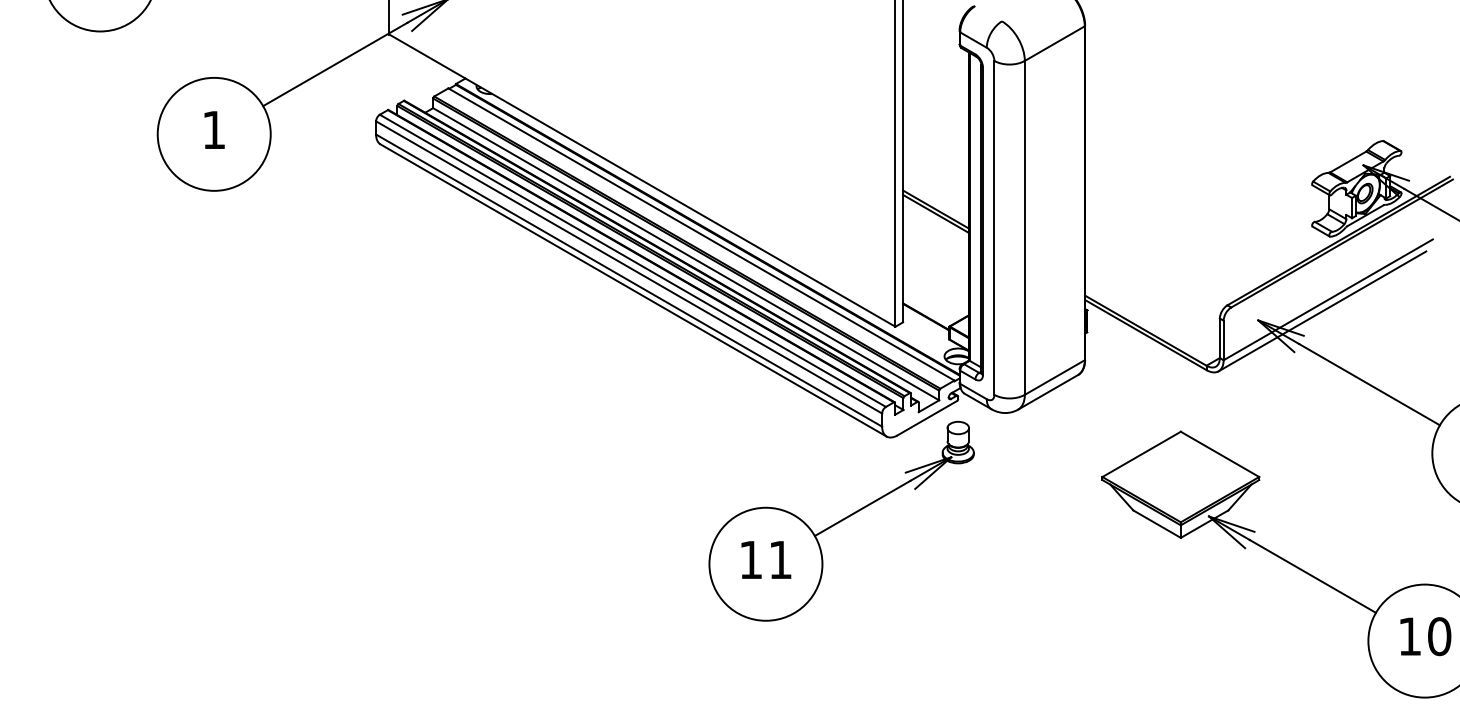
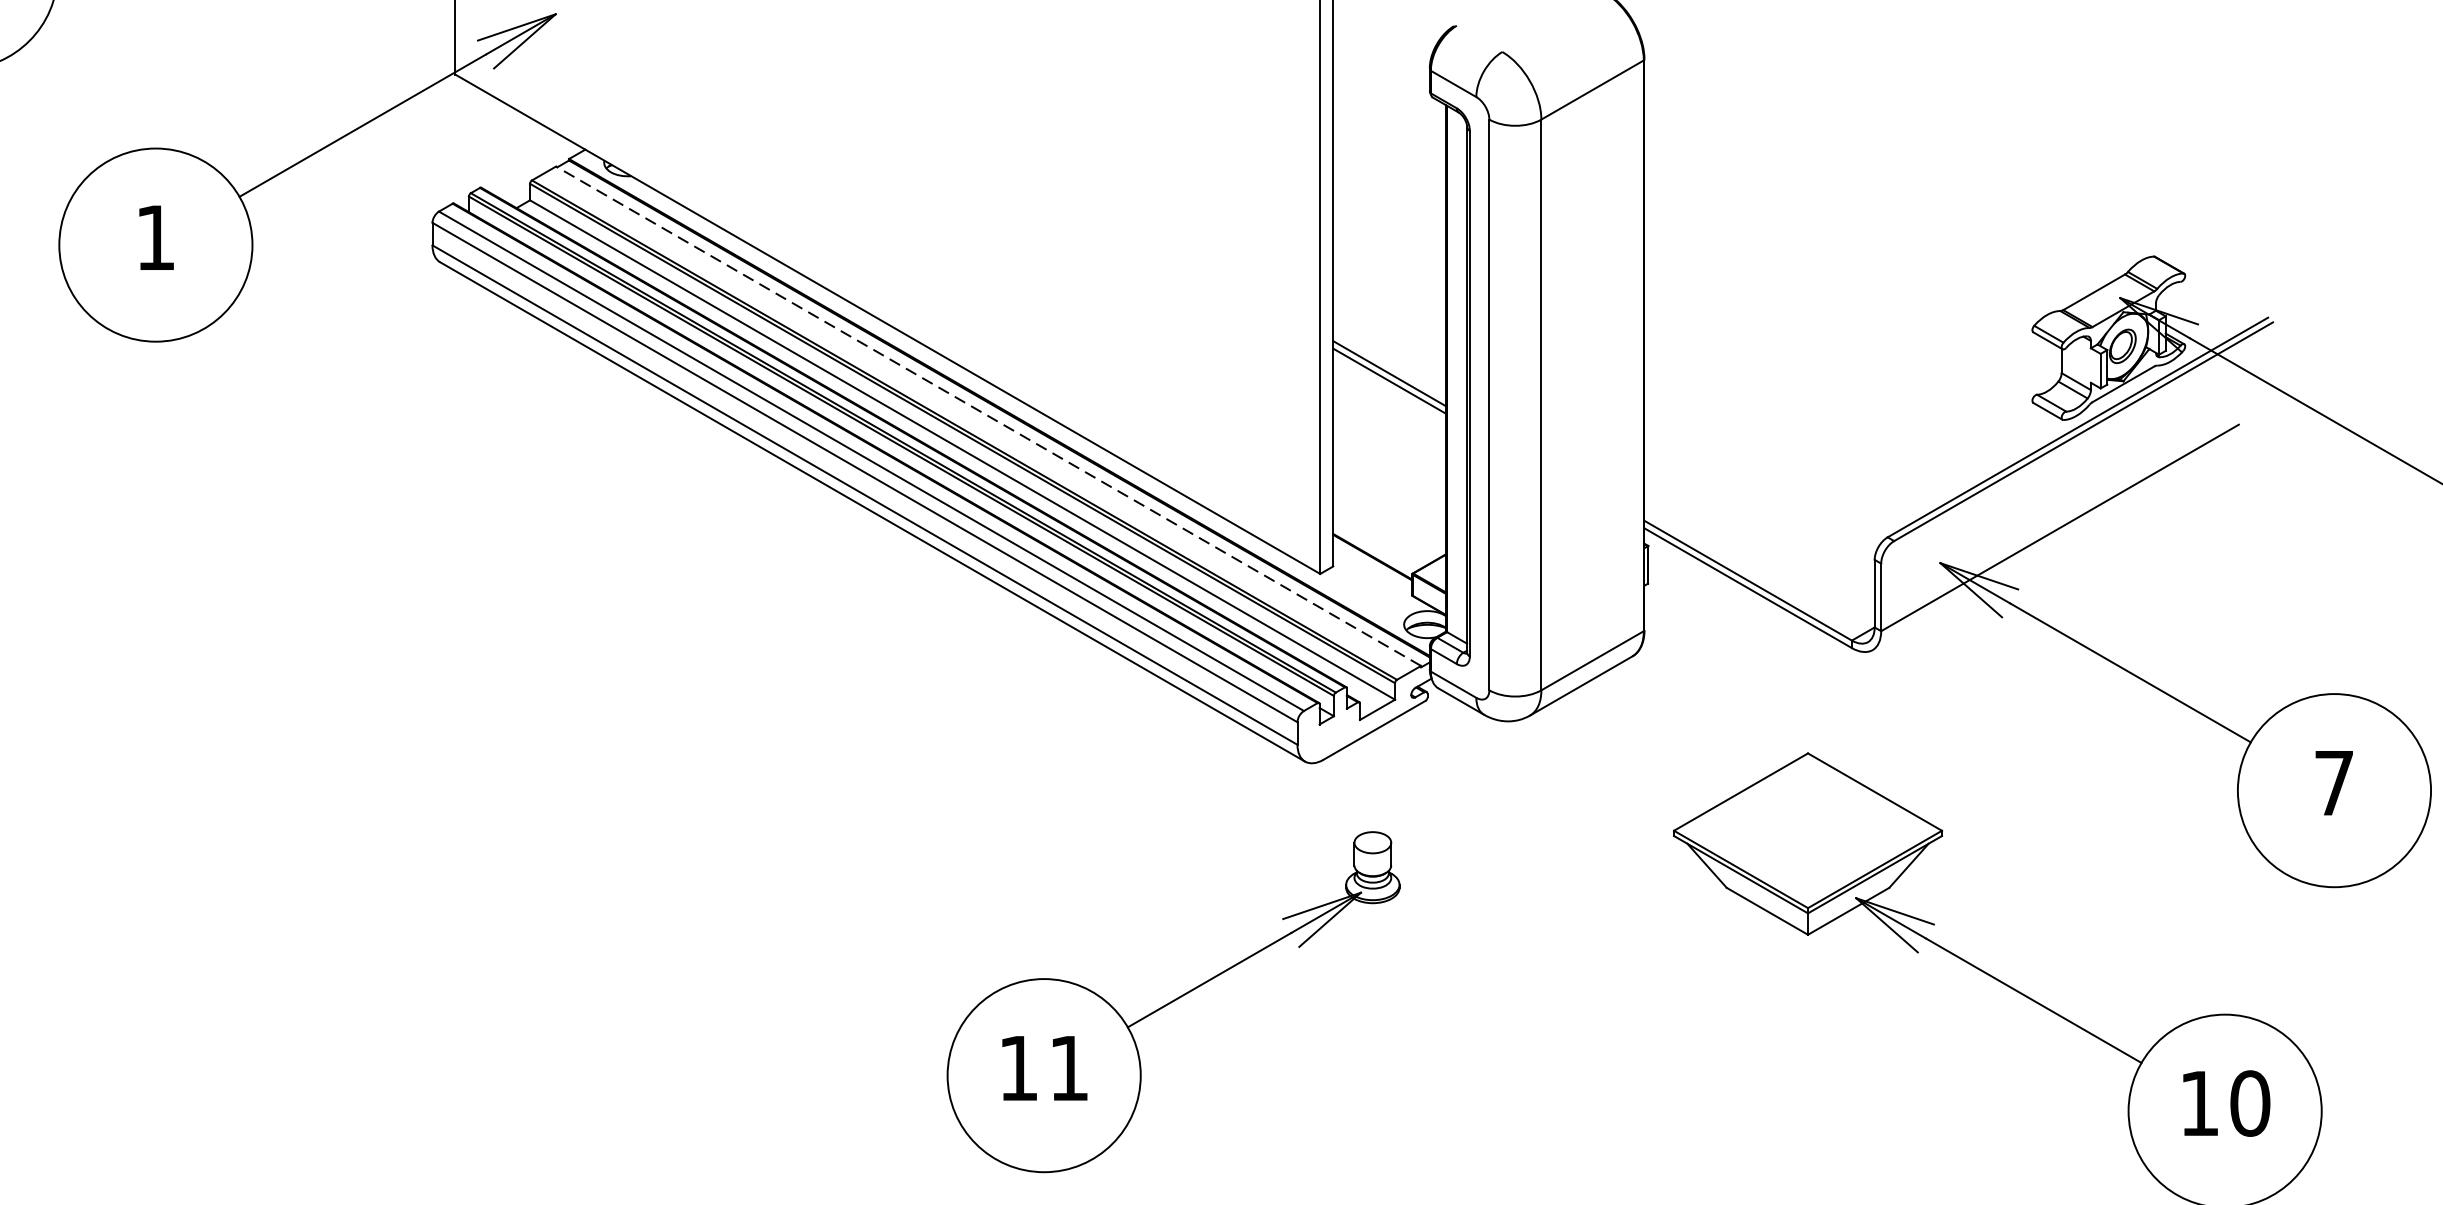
line: (700, 234) -> (987, 416), solid -> dashed
line: (1322, 311) -> (2050, 547), removed
part: (841, 520) -> (1173, 1000), moved

